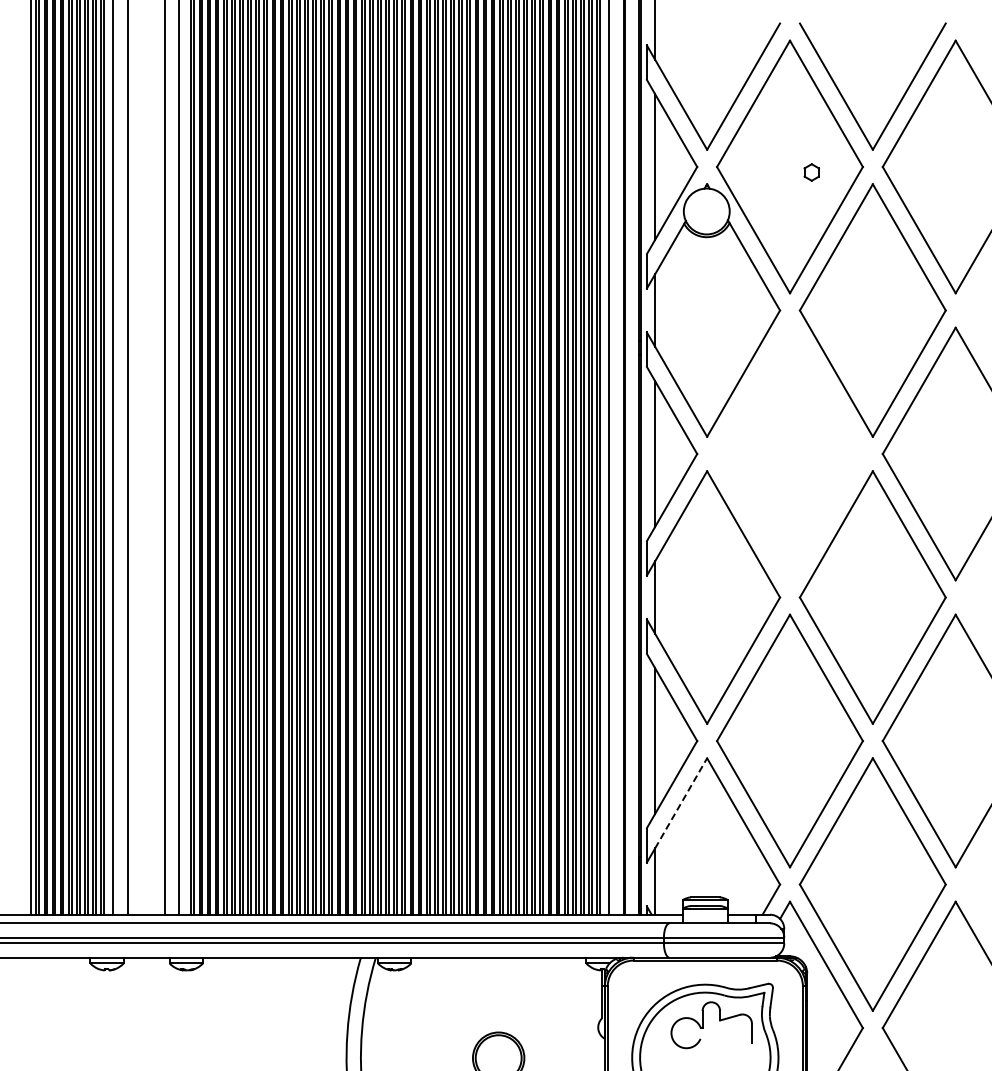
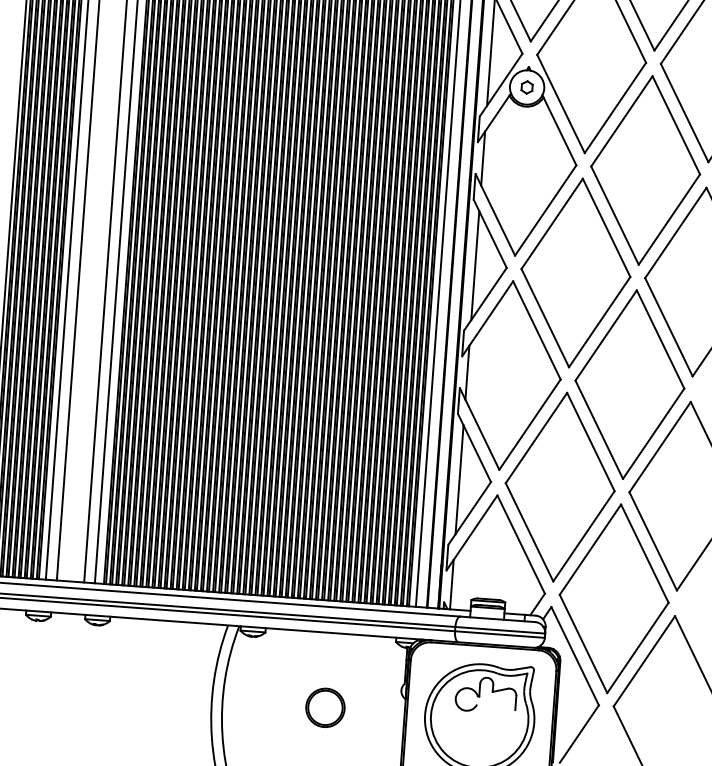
part: (811, 172) -> (526, 87), moved
part: (789, 453) -> (575, 272), added
line: (681, 802) -> (475, 527), dashed -> solid

